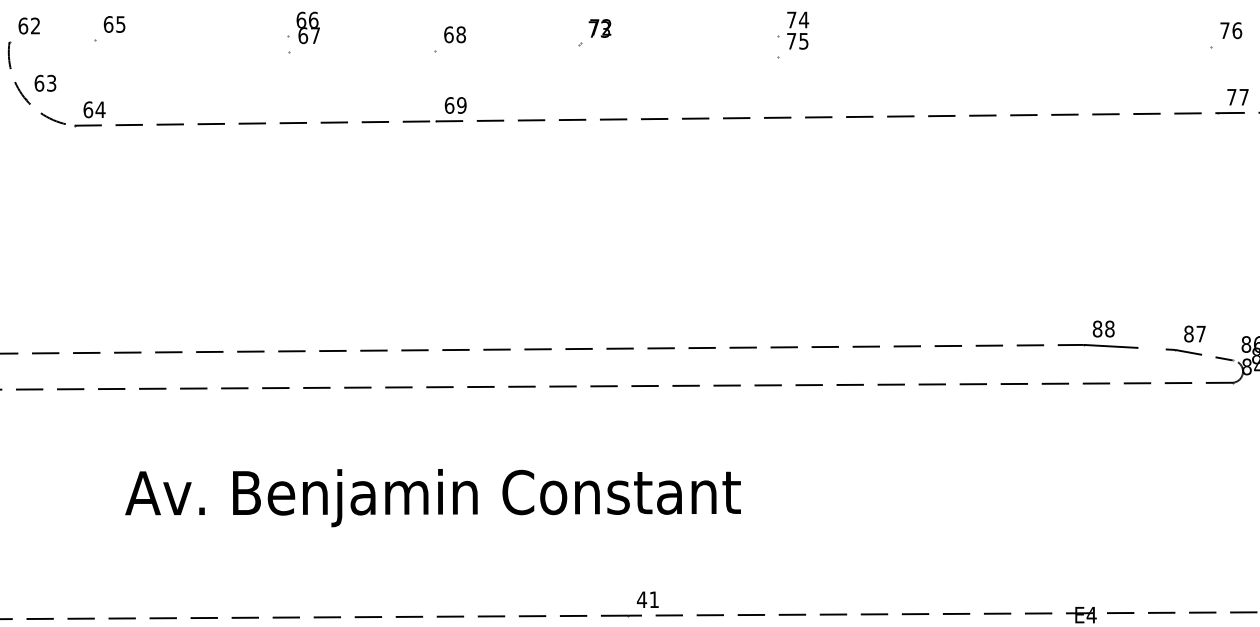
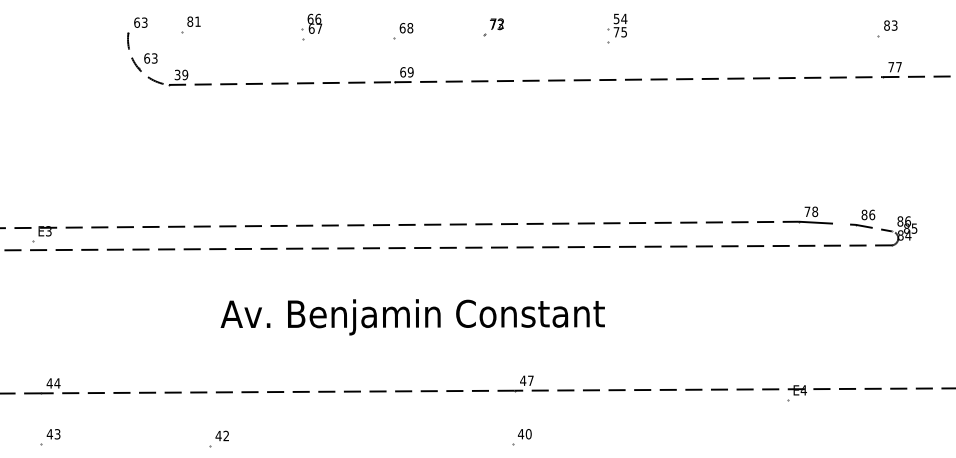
text: (791, 20) -> (616, 19), 74 -> 54
text: (113, 24) -> (193, 21), 65 -> 81
text: (35, 25) -> (144, 22), 62 -> 63
text: (1230, 30) -> (890, 25), 76 -> 83
text: (94, 108) -> (181, 74), 64 -> 39
text: (1097, 328) -> (807, 211), 88 -> 78
text: (1201, 333) -> (872, 214), 87 -> 86
text: (432, 498) -> (412, 317), moved
text: (653, 599) -> (530, 380), 41 -> 47

